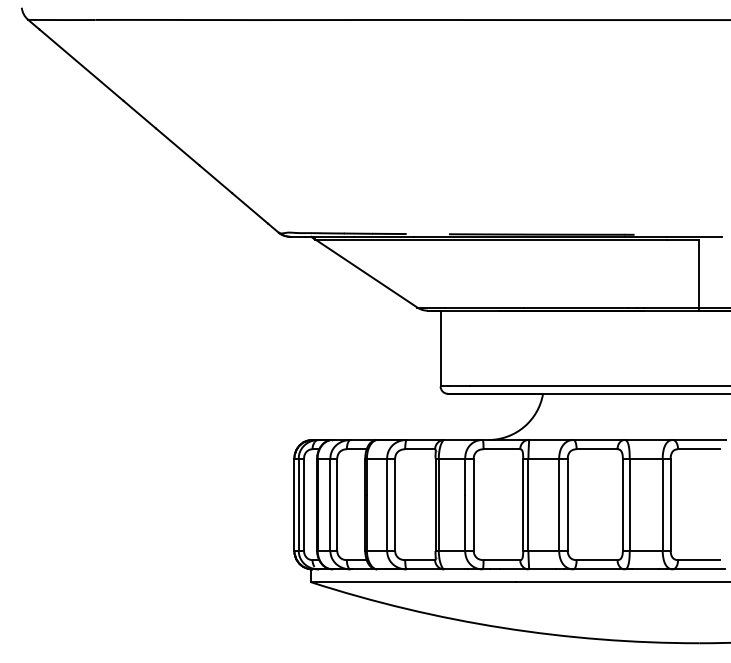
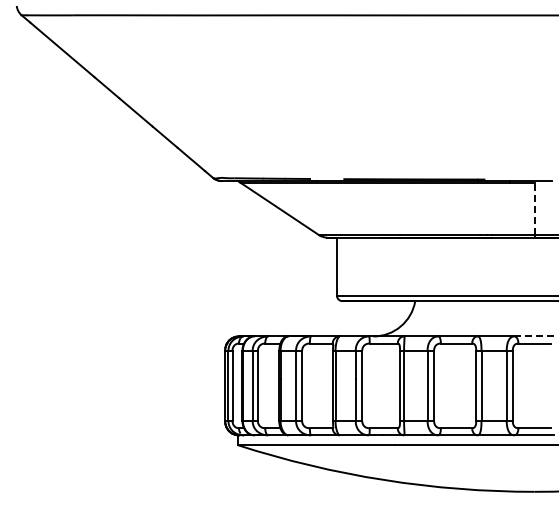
line: (699, 272) -> (534, 208), solid -> dashed
line: (700, 440) -> (535, 336), solid -> dashed

